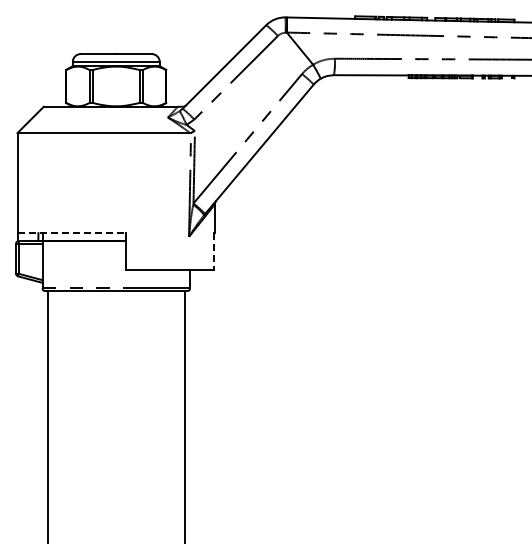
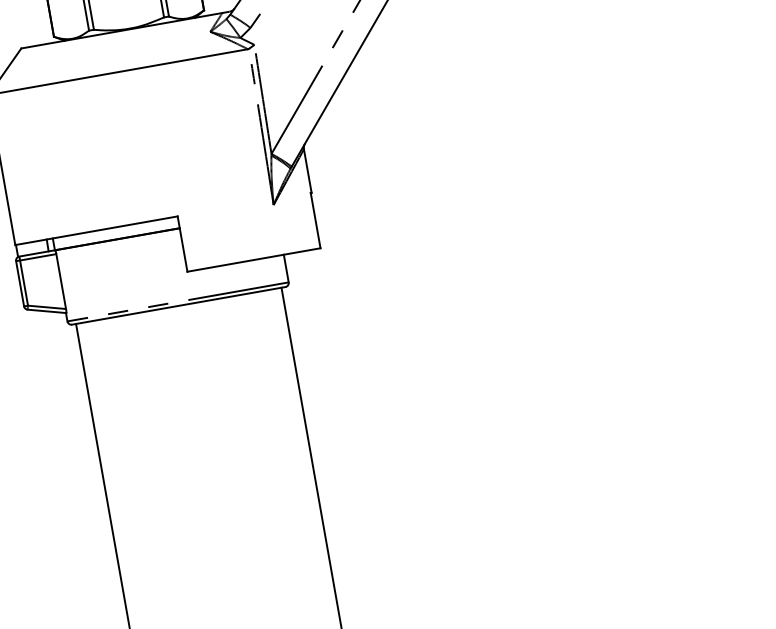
line: (72, 233) -> (97, 231), dashed -> solid
line: (214, 252) -> (315, 221), dashed -> solid

